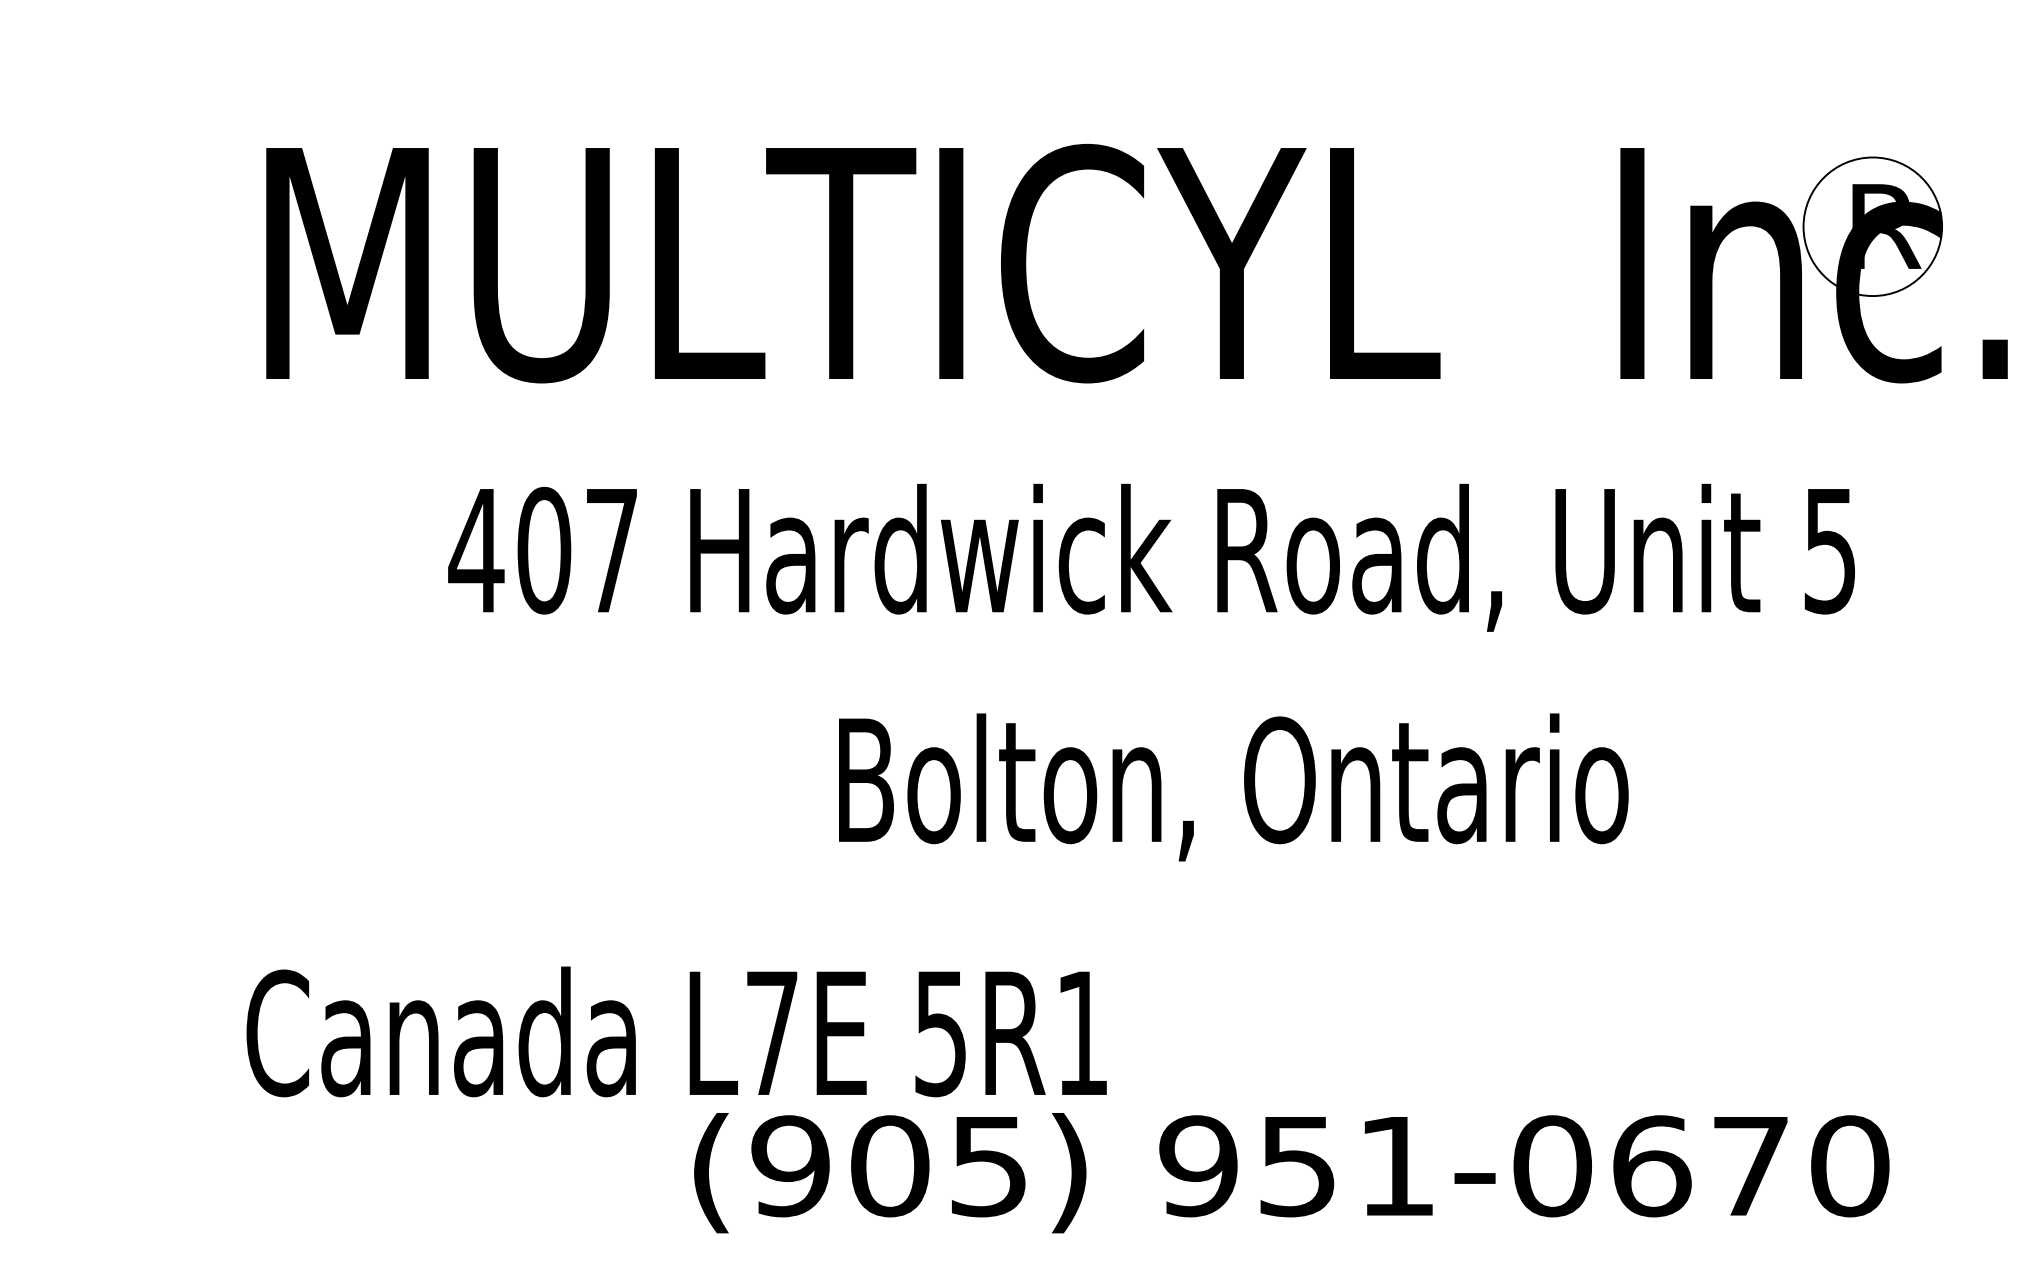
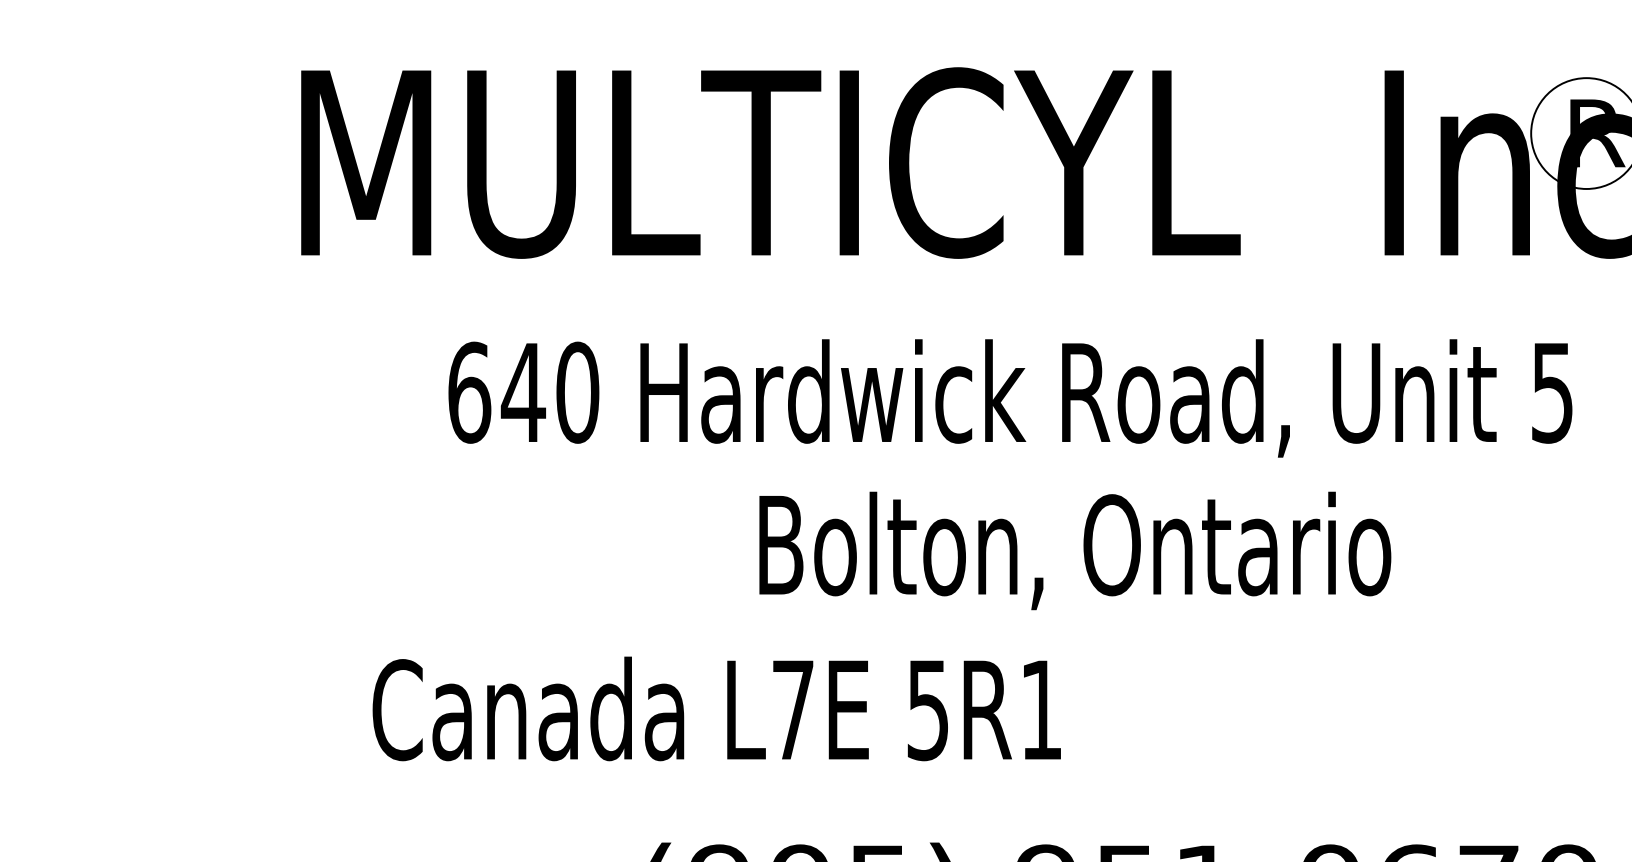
text: (543, 550) -> (523, 392), 407 -> 640
text: (1233, 787) -> (1075, 550), moved
text: (676, 1031) -> (716, 708), moved

